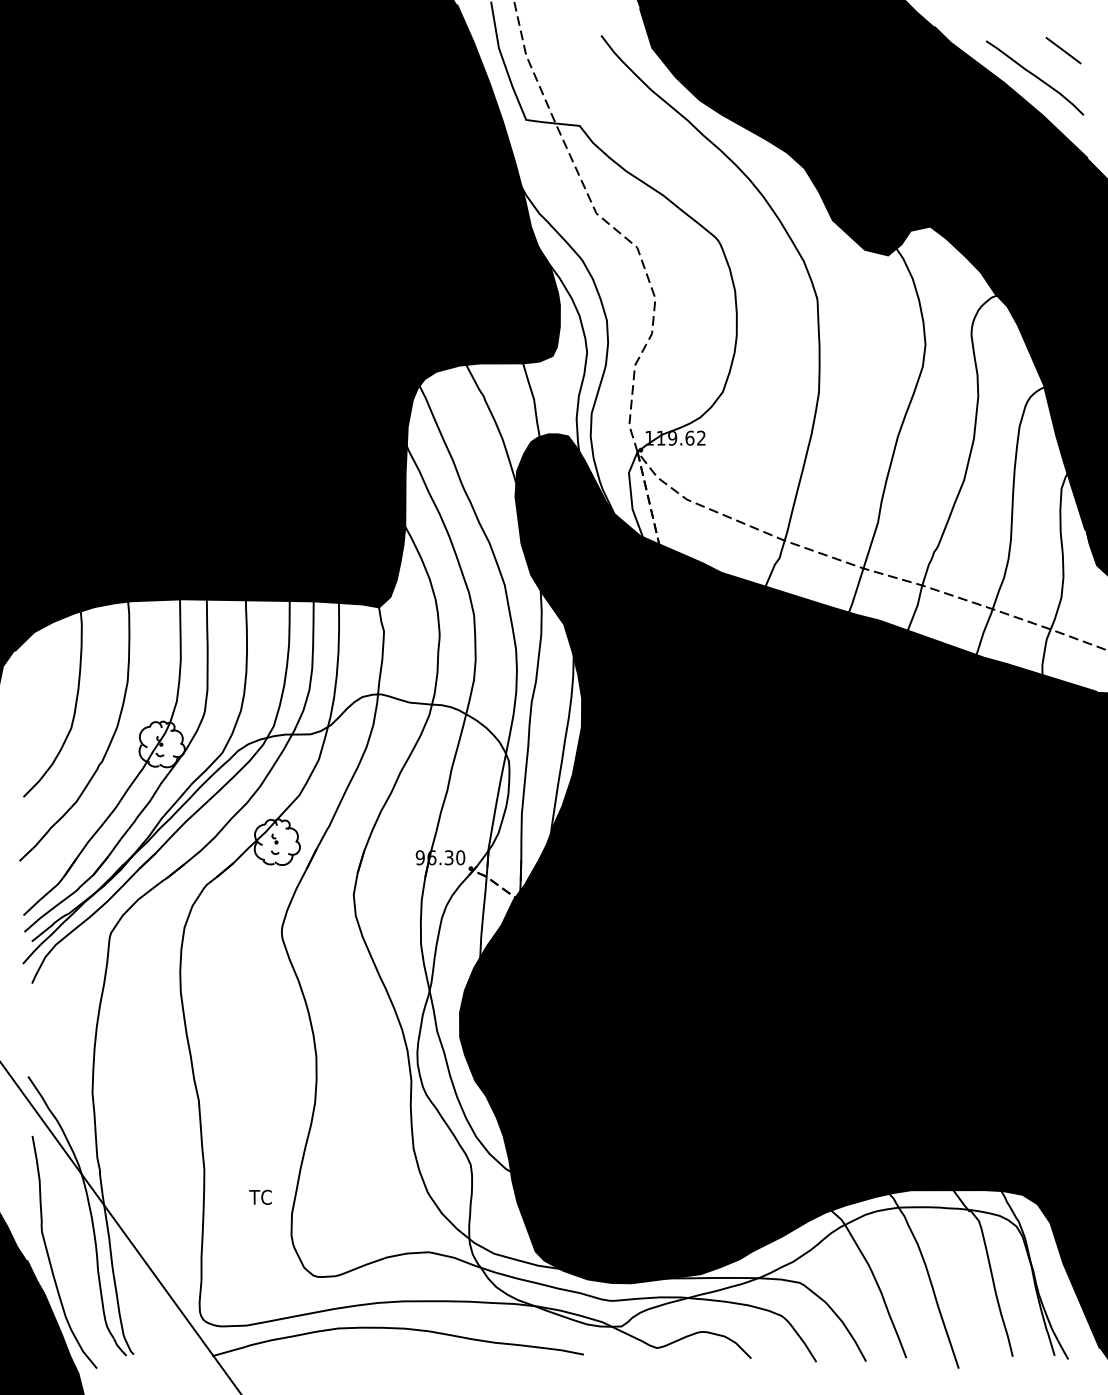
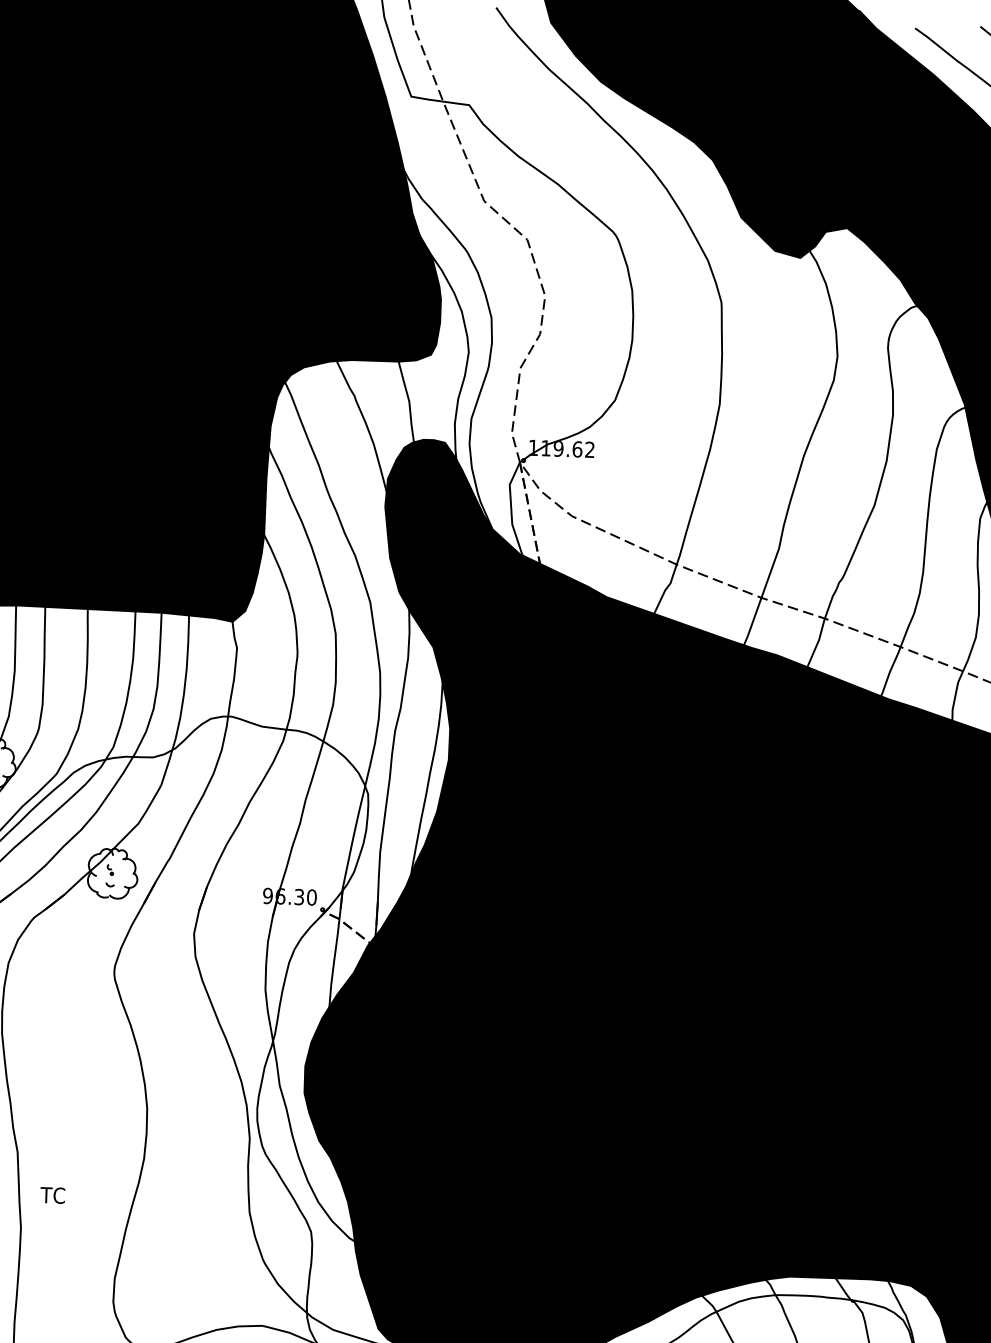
text: (260, 1196) -> (52, 1194), moved

